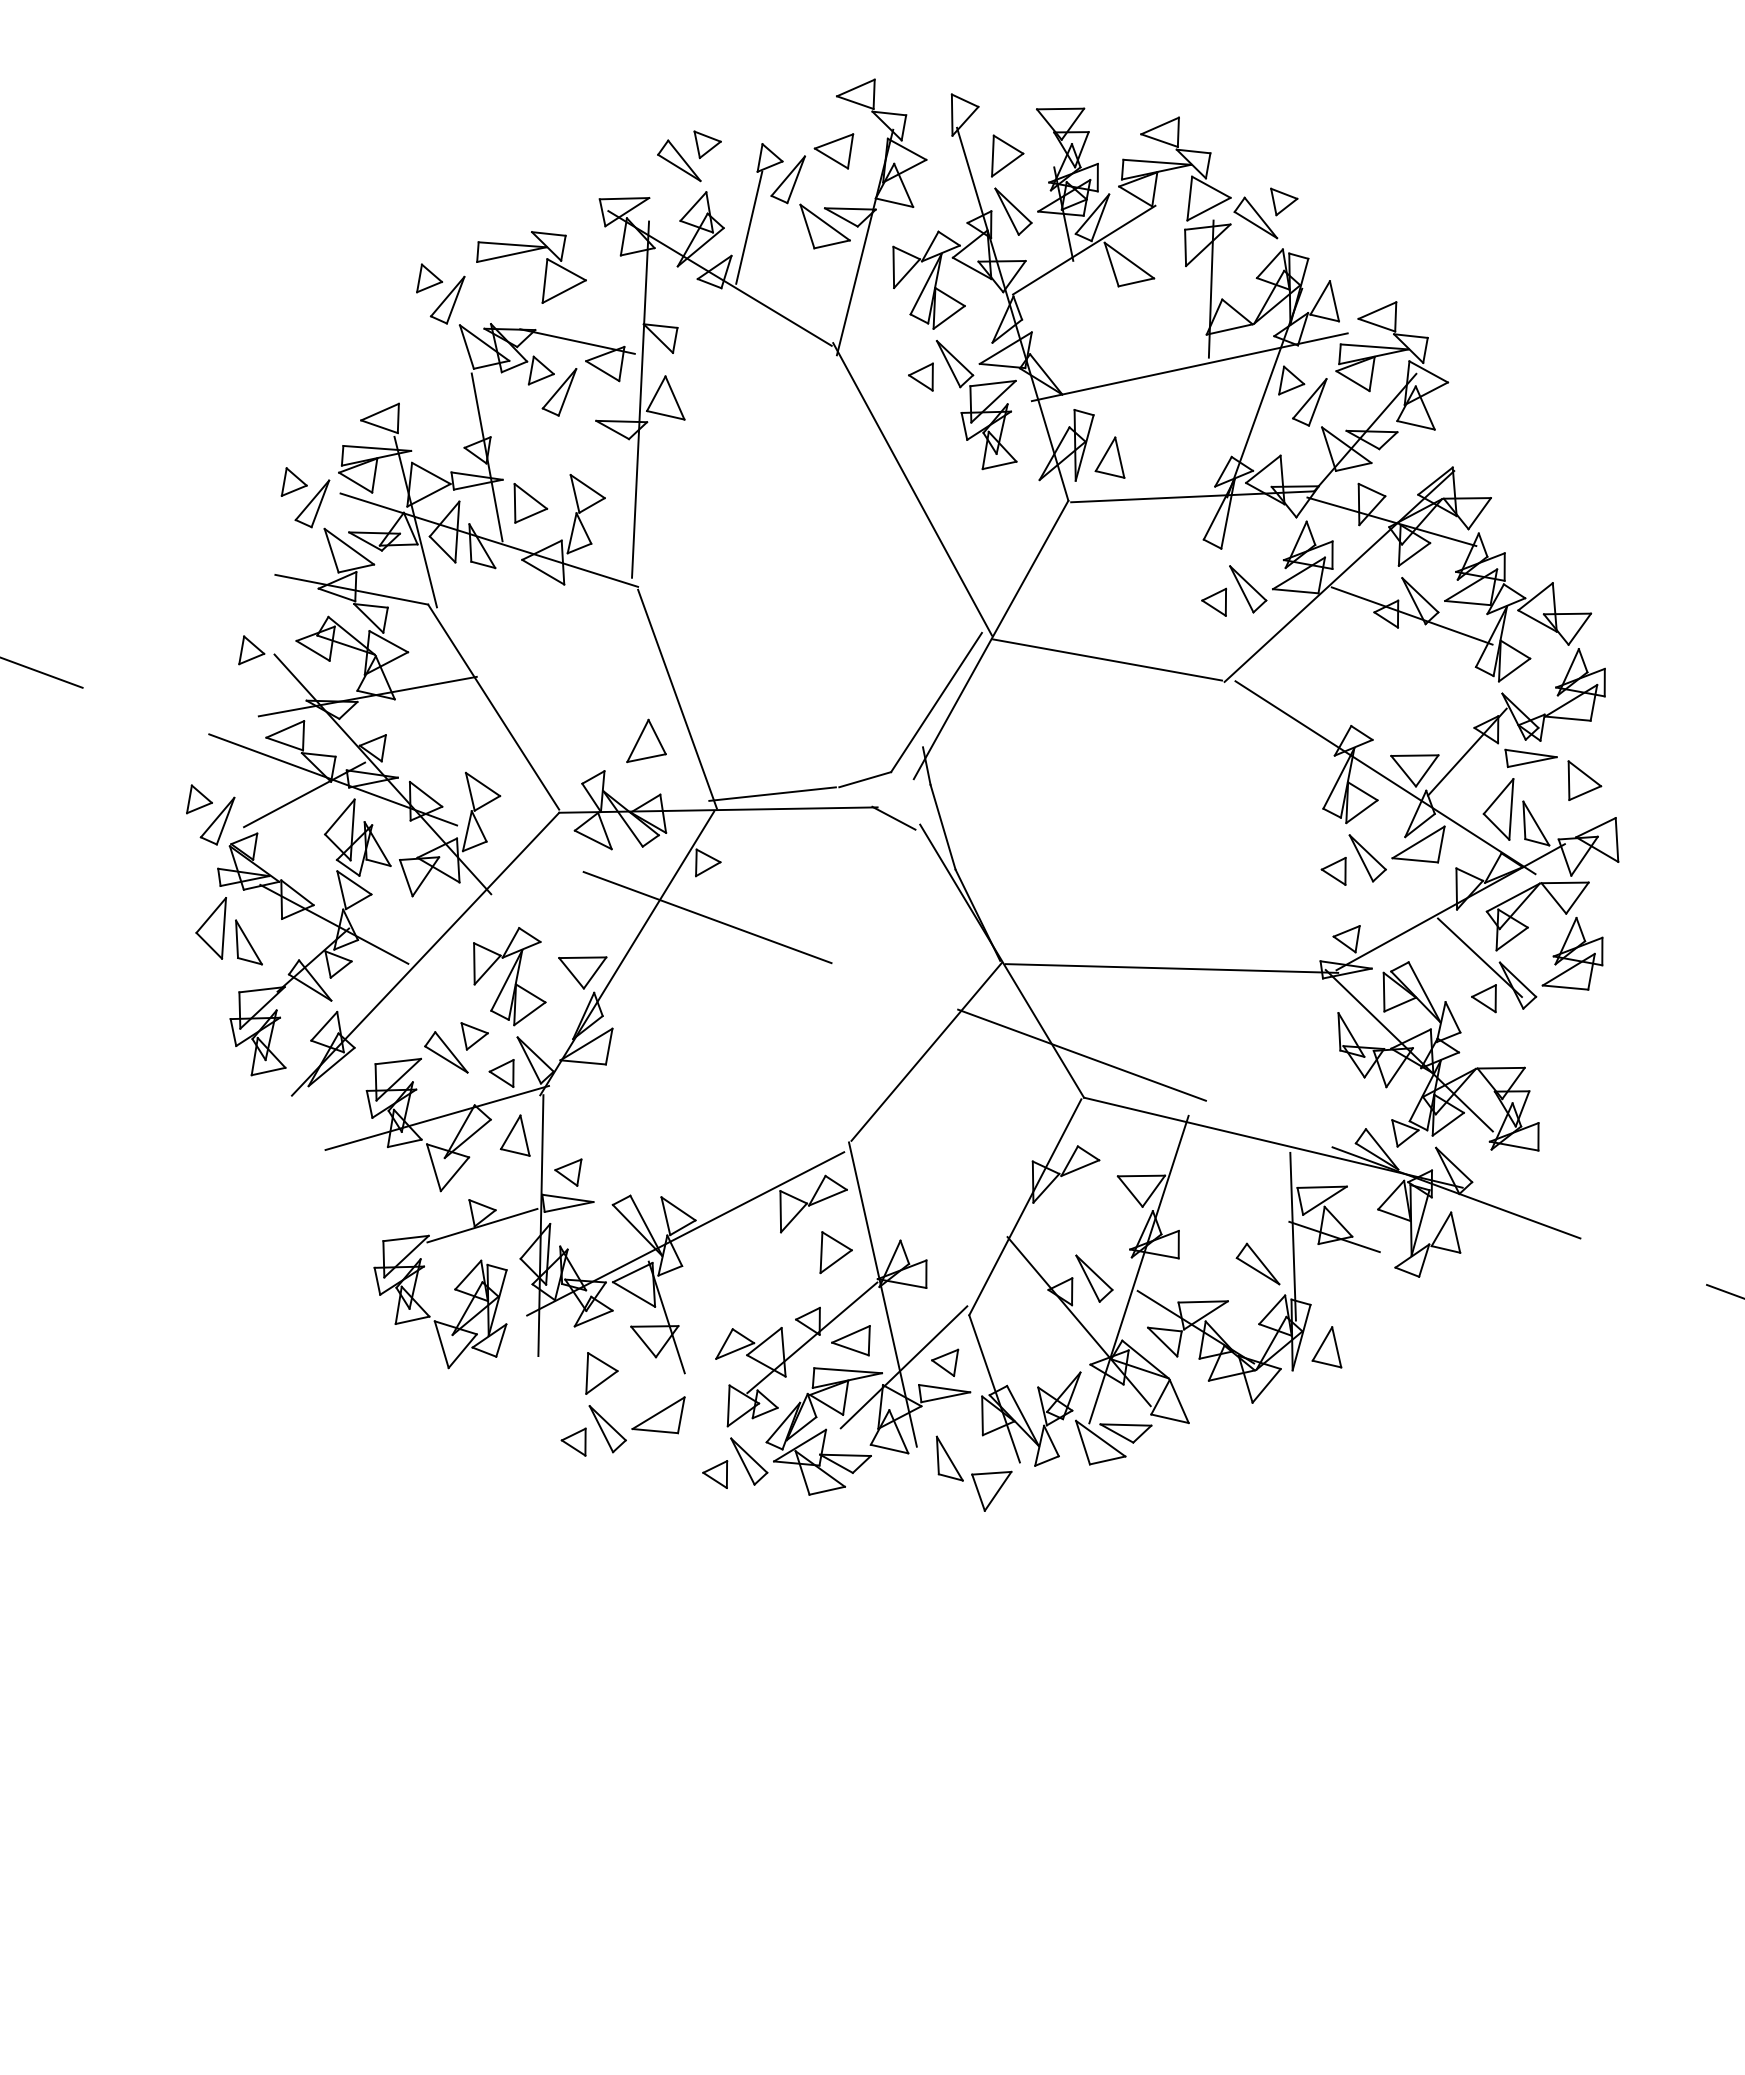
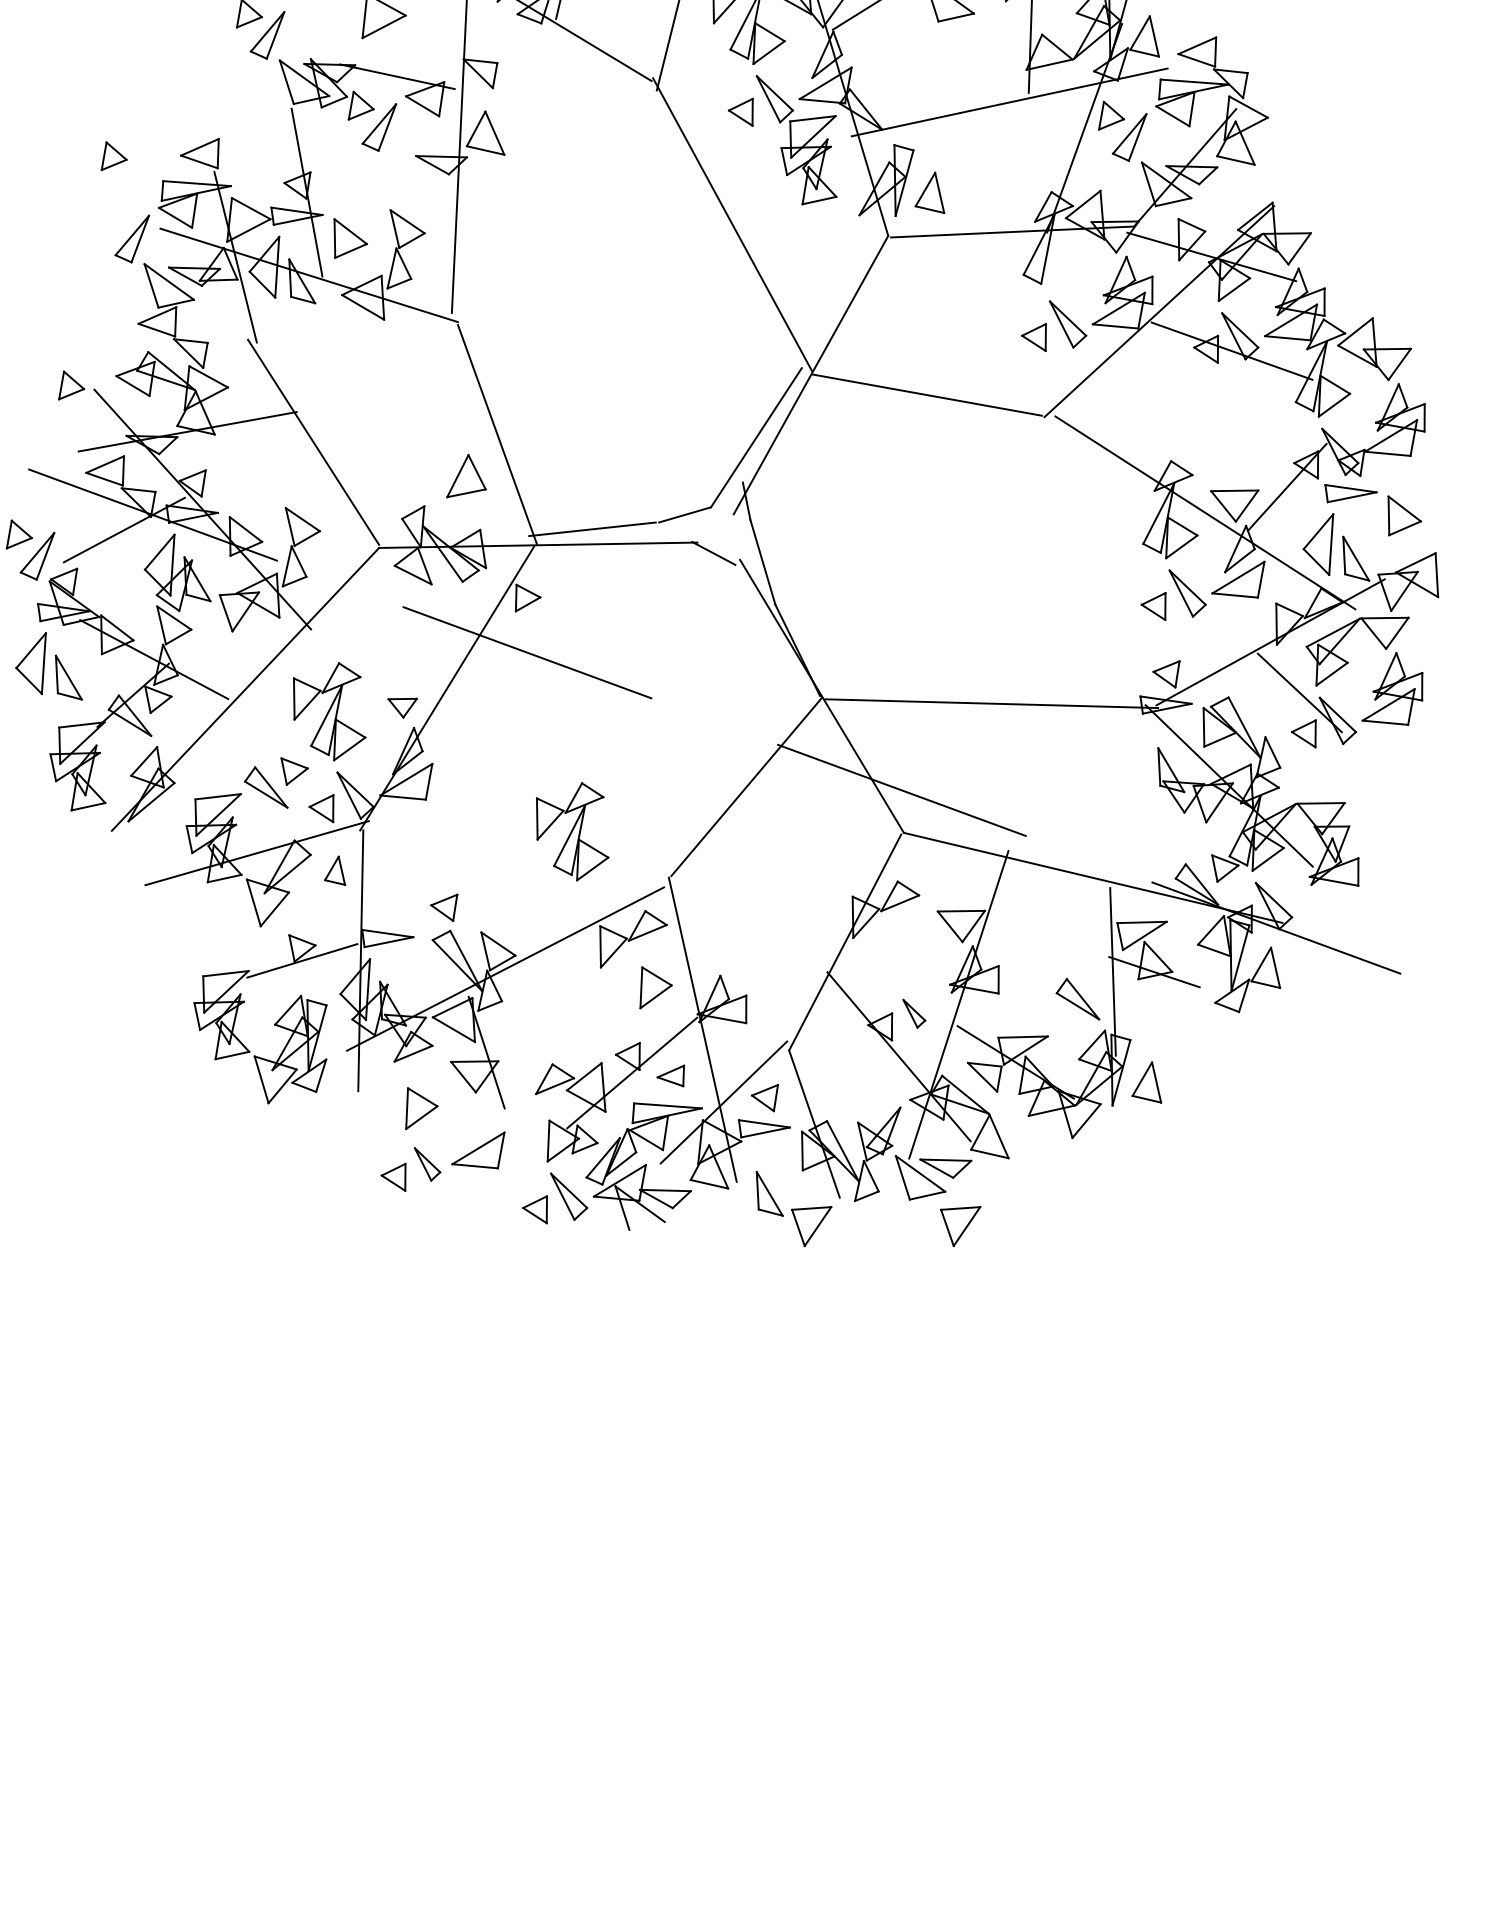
part: (293, 481) -> (113, 155), moved
line: (351, 589) -> (171, 324), removed
part: (582, 972) -> (402, 707), size x0.6
part: (752, 1096) -> (572, 831), added
part: (514, 1135) -> (334, 870), size x0.7
part: (568, 1172) -> (444, 907), moved
part: (1094, 1278) -> (914, 1013), size x0.6
part: (850, 1340) -> (670, 1075), size x0.7
part: (607, 1429) -> (427, 1164), size x0.7
line: (826, 1490) -> (646, 1225), removed
part: (1140, 1490) -> (960, 1225), added

